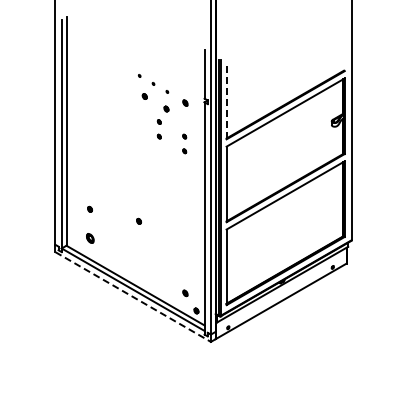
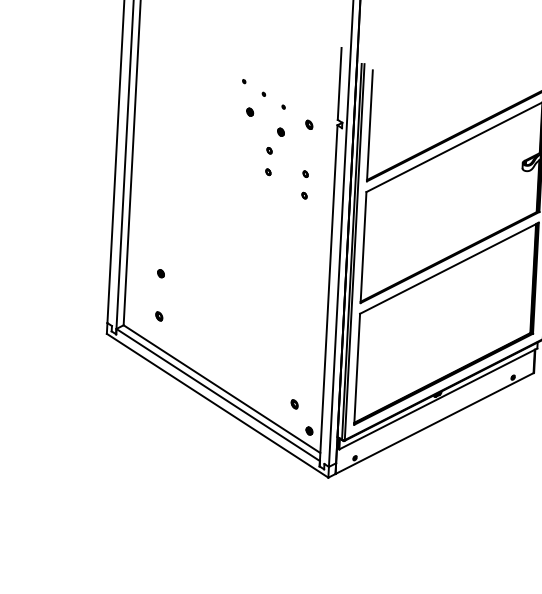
line: (226, 101) -> (369, 125), dashed -> solid
part: (138, 220) -> (231, 293), removed
part: (90, 238) -> (159, 316), size x0.62
line: (133, 297) -> (218, 406), dashed -> solid

